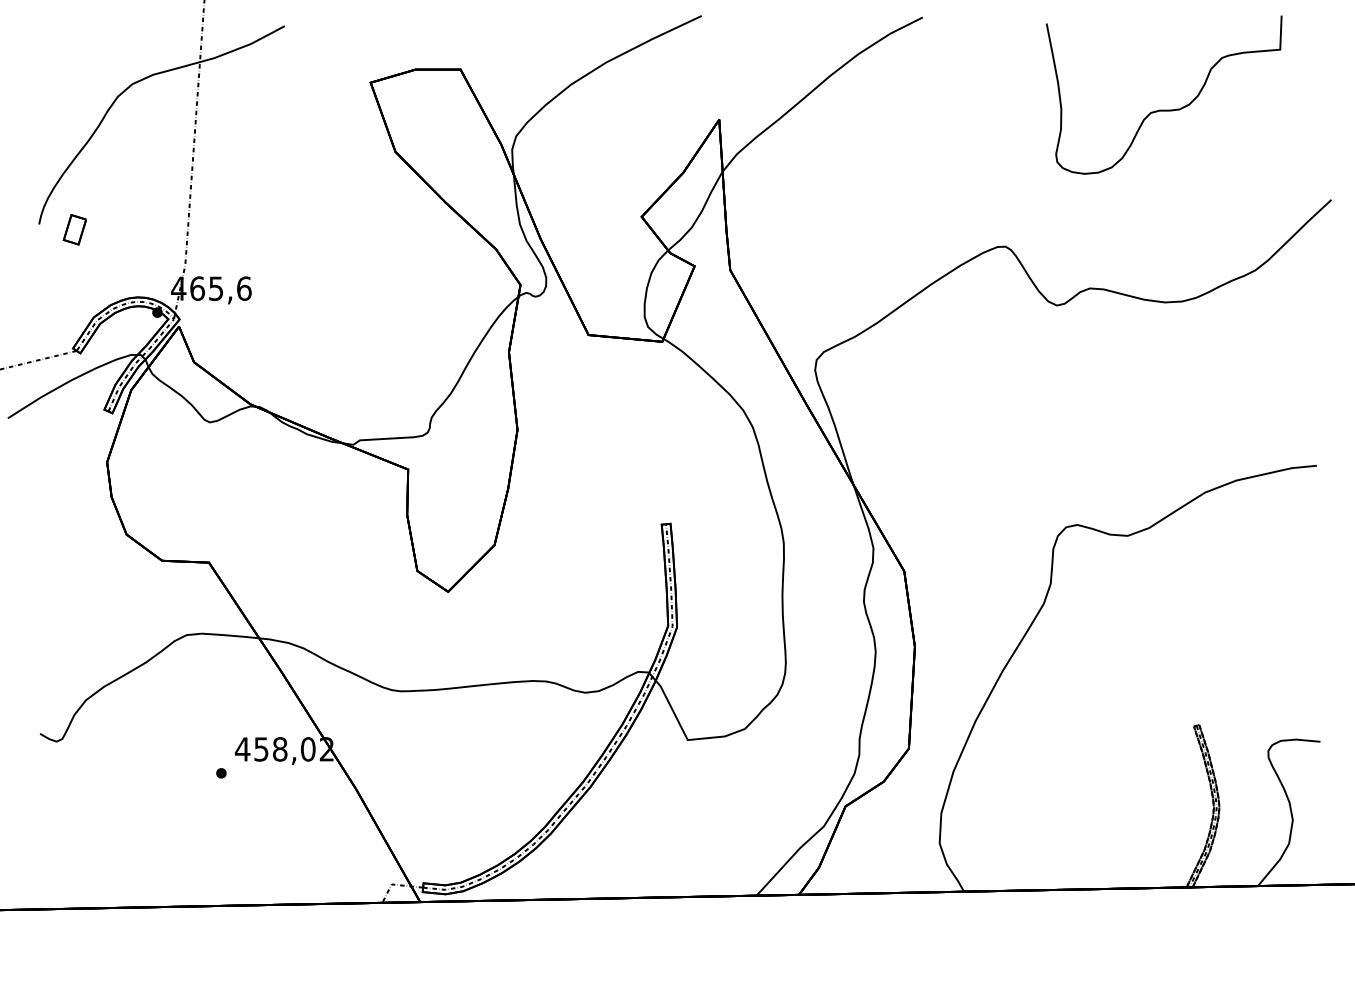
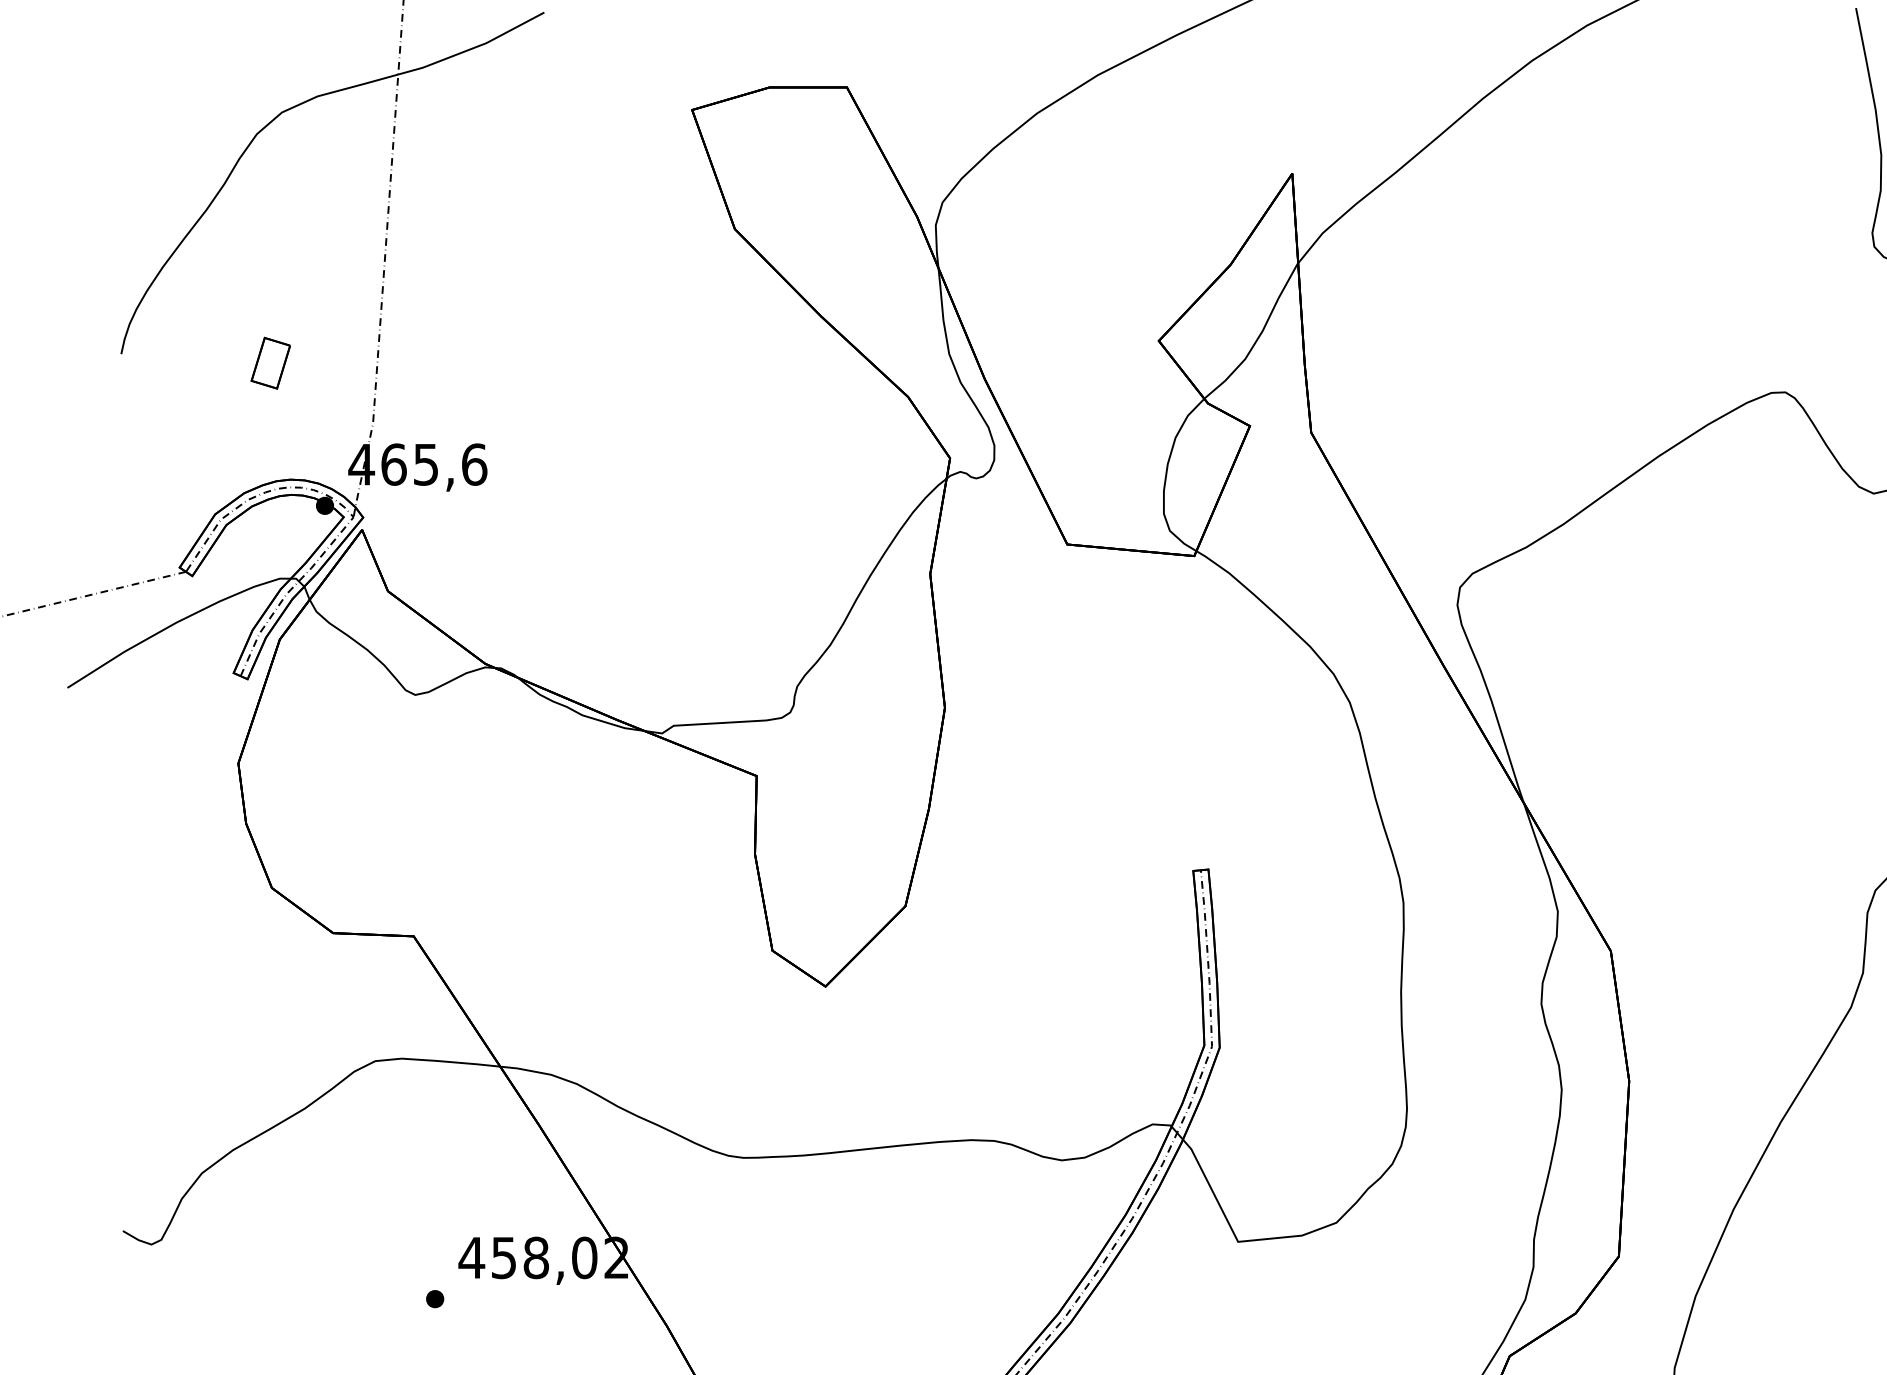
part: (74, 229) -> (269, 362), moved

